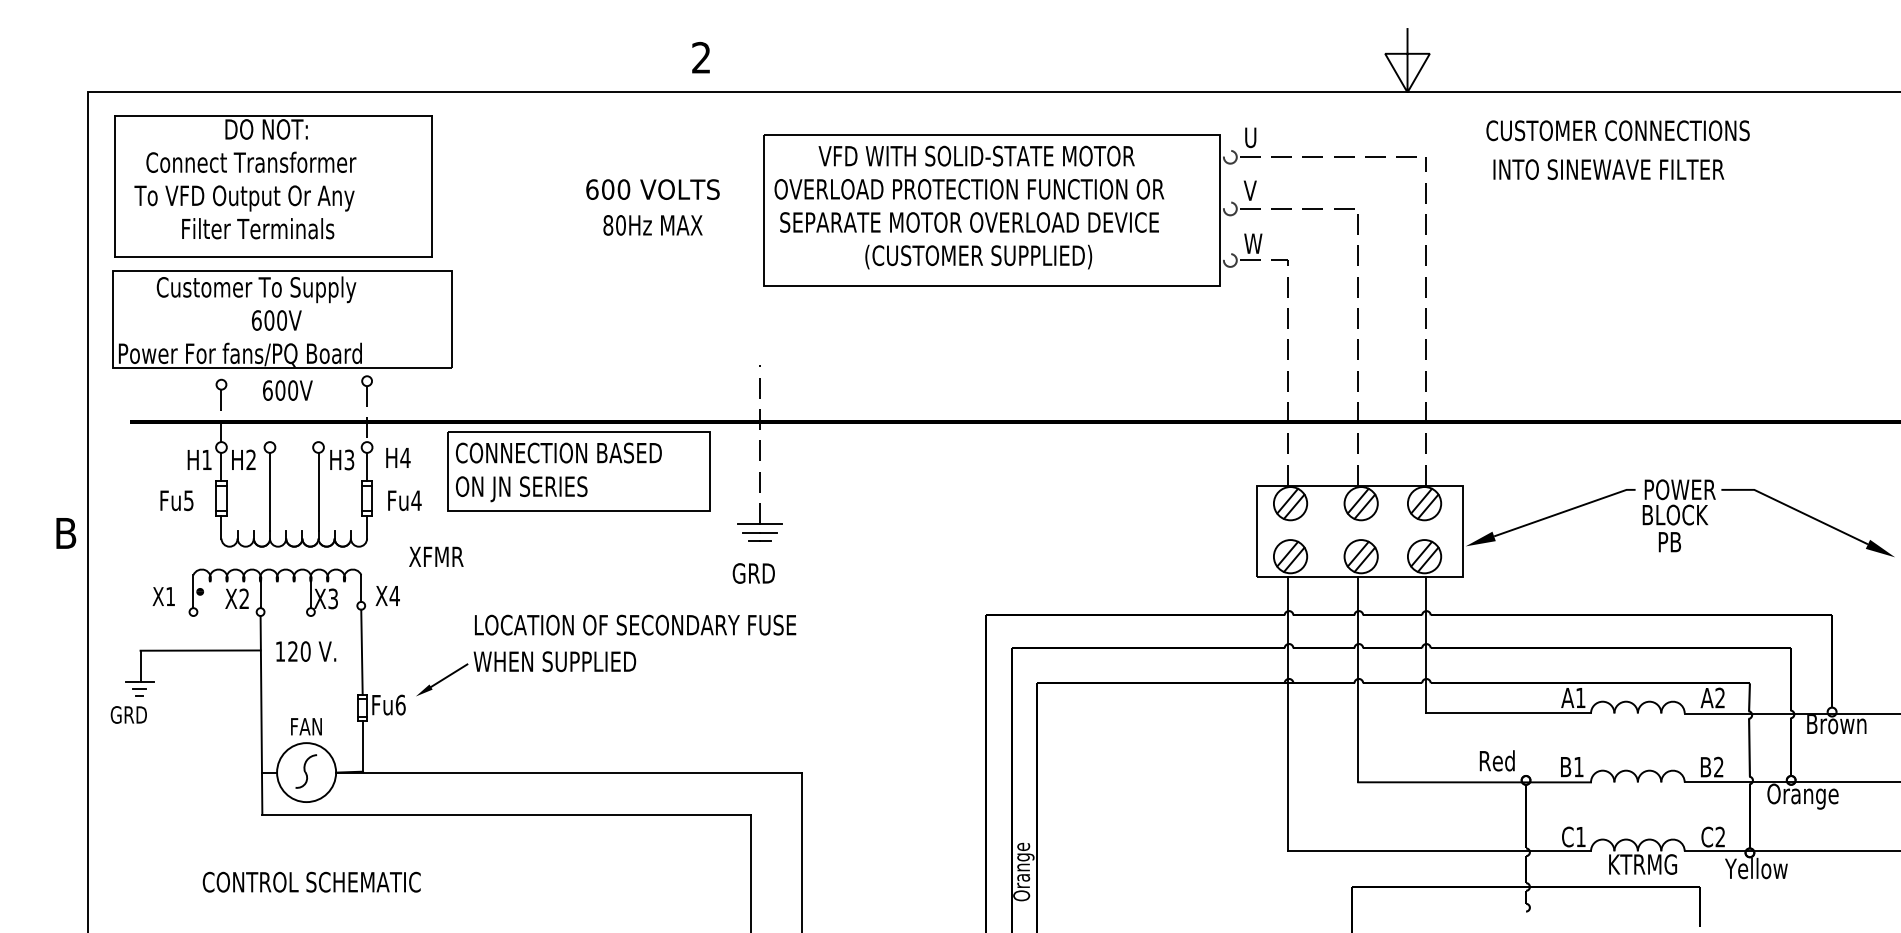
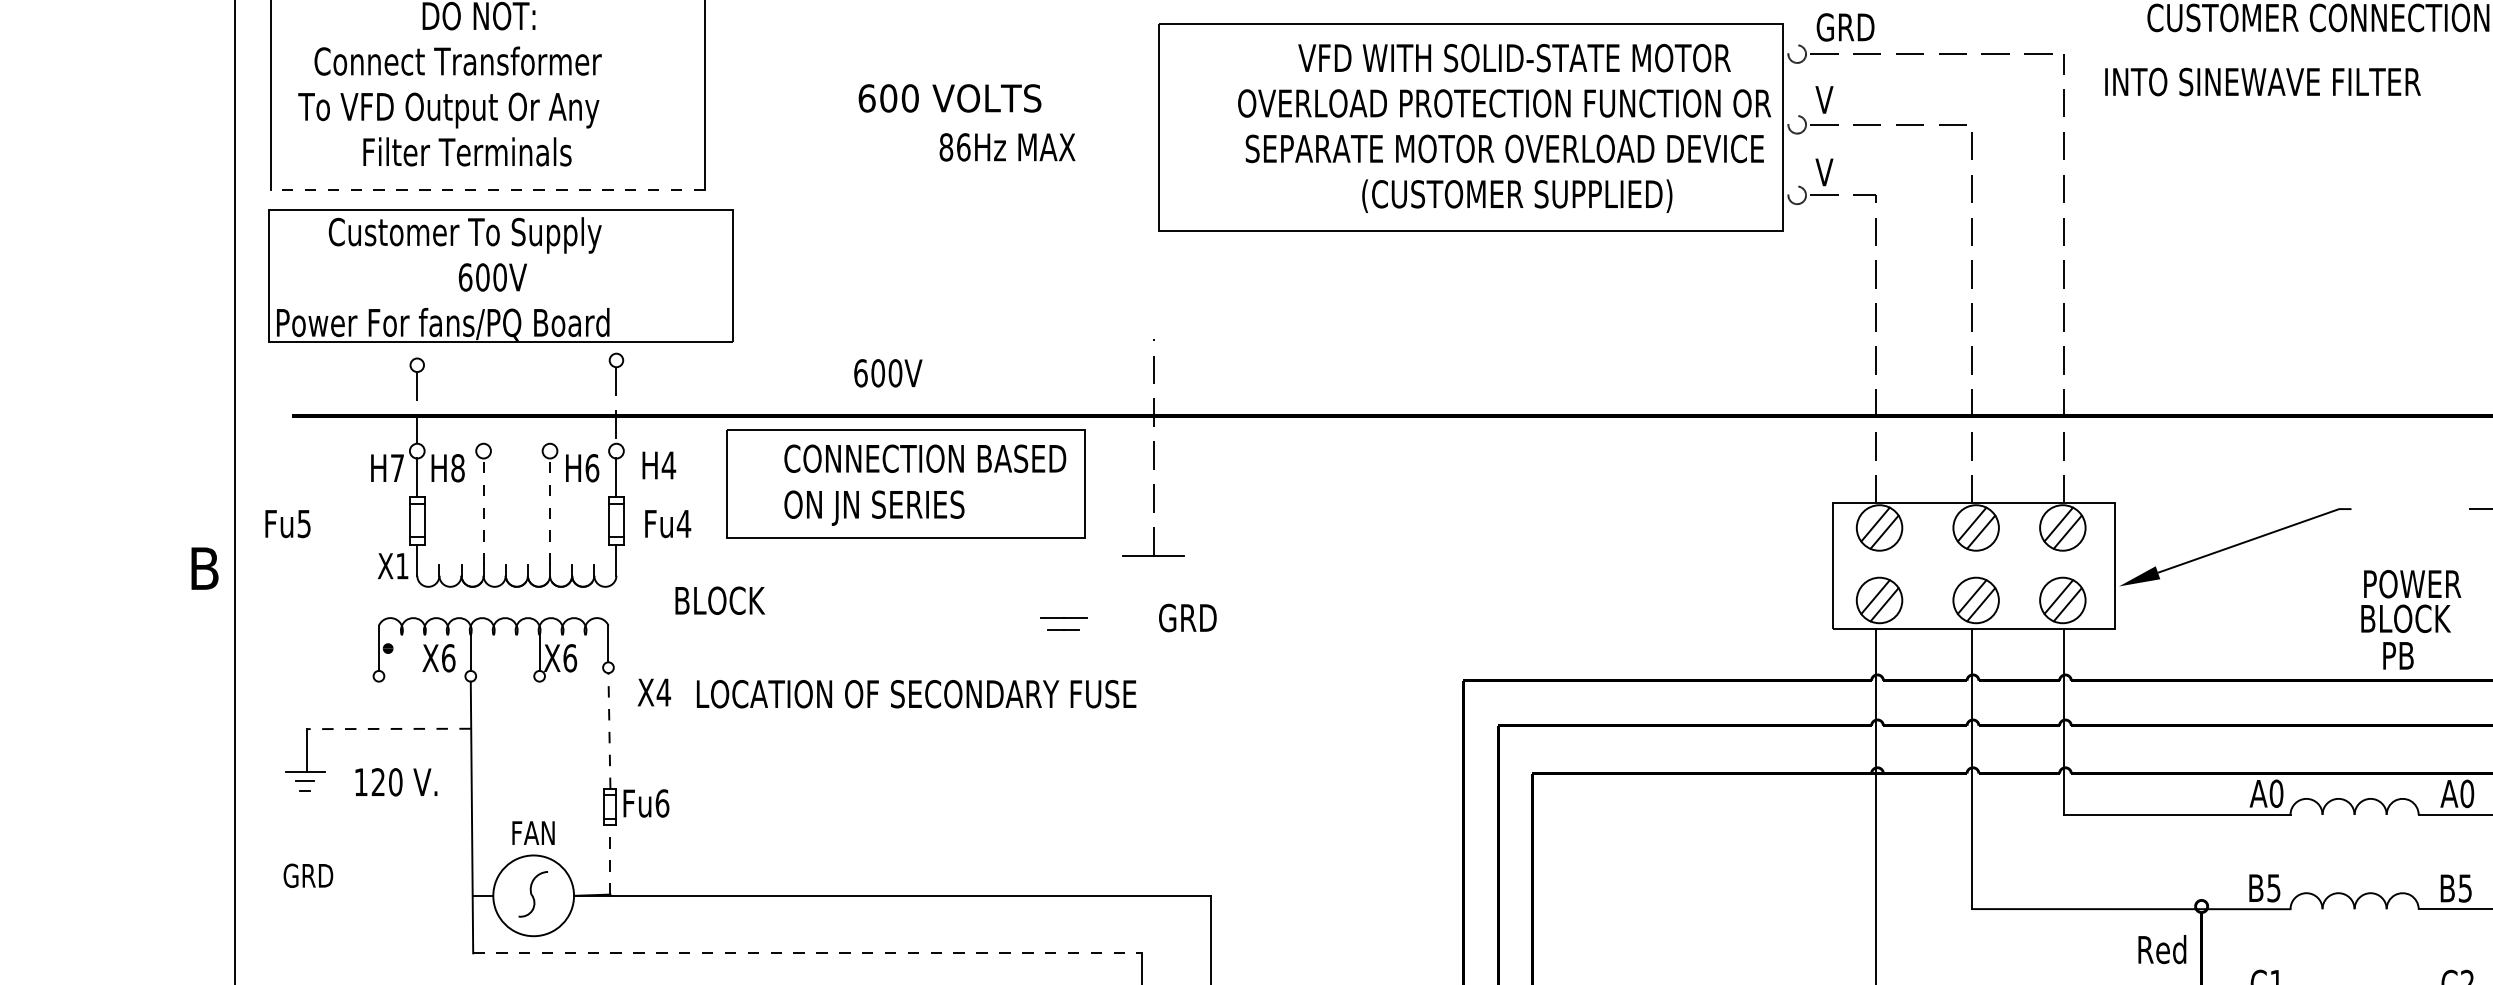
text: (1265, 137) -> (1845, 27), U -> GRD
text: (1608, 169) -> (2262, 81), moved
text: (652, 189) -> (949, 98), moved
text: (969, 207) -> (1504, 128), moved
text: (620, 225) -> (963, 147), 80Hz -> 86Hz
text: (1252, 243) -> (1827, 172), W -> V
line: (272, 256) -> (487, 189), solid -> dashed
text: (287, 390) -> (887, 373), moved
text: (206, 459) -> (396, 467), H1 -> H7
text: (251, 459) -> (458, 467), H2 -> H8
text: (349, 459) -> (592, 467), H3 -> H6
text: (558, 472) -> (924, 485), moved
line: (269, 491) -> (482, 511), solid -> dashed
line: (318, 491) -> (549, 511), solid -> dashed
text: (176, 500) -> (287, 523), moved
text: (1678, 515) -> (2410, 619), moved
part: (759, 536) -> (1062, 623), moved
text: (442, 556) -> (719, 600), XFMR -> BLOCK
text: (753, 573) -> (1187, 618), moved
text: (387, 595) -> (653, 691), moved
text: (163, 596) -> (392, 566), moved
text: (244, 598) -> (448, 657), X2 -> X6
text: (333, 598) -> (570, 657), X3 -> X6
text: (635, 624) -> (916, 693), moved
line: (200, 650) -> (388, 728), solid -> dashed
text: (306, 651) -> (396, 782), moved
line: (361, 651) -> (608, 730), solid -> dashed
part: (526, 673) -> (834, 760), removed
text: (1580, 697) -> (2276, 793), A1 -> A0
text: (1720, 697) -> (2467, 793), A2 -> A0
text: (128, 714) -> (307, 875), moved
line: (362, 745) -> (610, 858), solid -> dashed
text: (1496, 760) -> (2161, 949), moved
text: (1718, 766) -> (2464, 887), B2 -> B5
text: (1578, 767) -> (2273, 888), B1 -> B5
line: (507, 814) -> (808, 953), solid -> dashed

